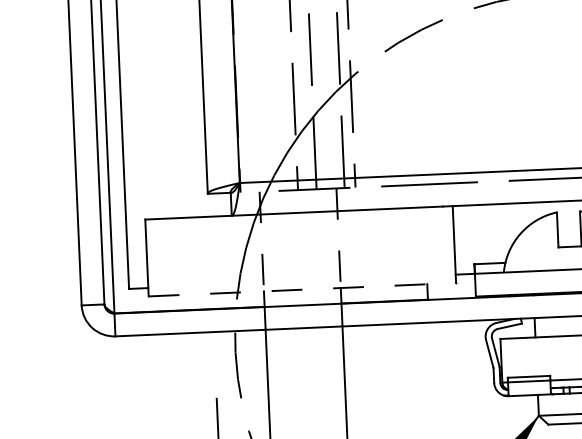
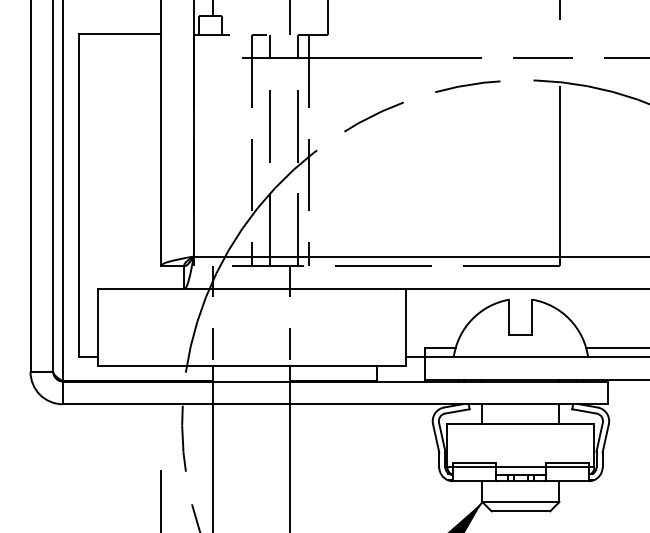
line: (302, 289) -> (251, 365), dashed -> solid

